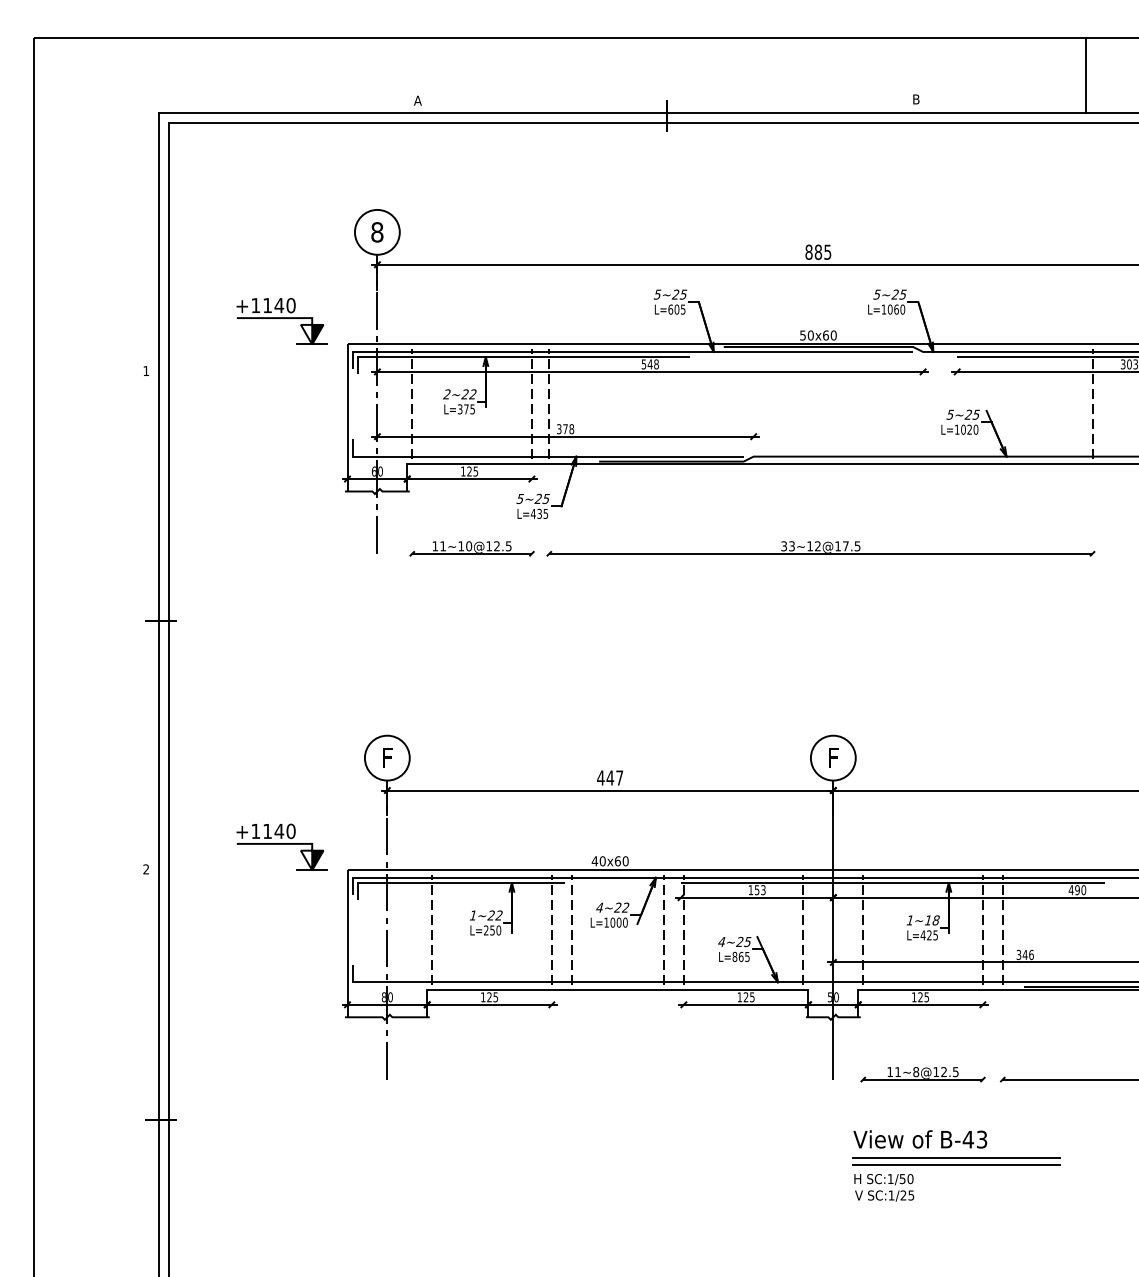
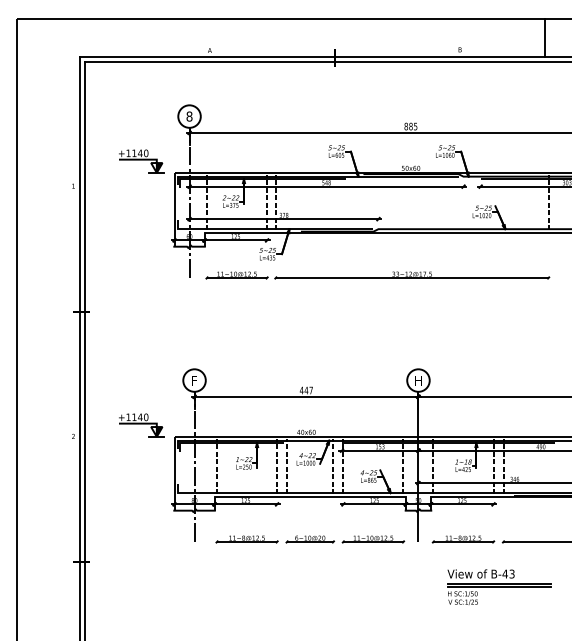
text: (833, 758) -> (418, 380), F -> H
part: (618, 1074) -> (310, 539), added
part: (956, 1164) -> (499, 586), moved

